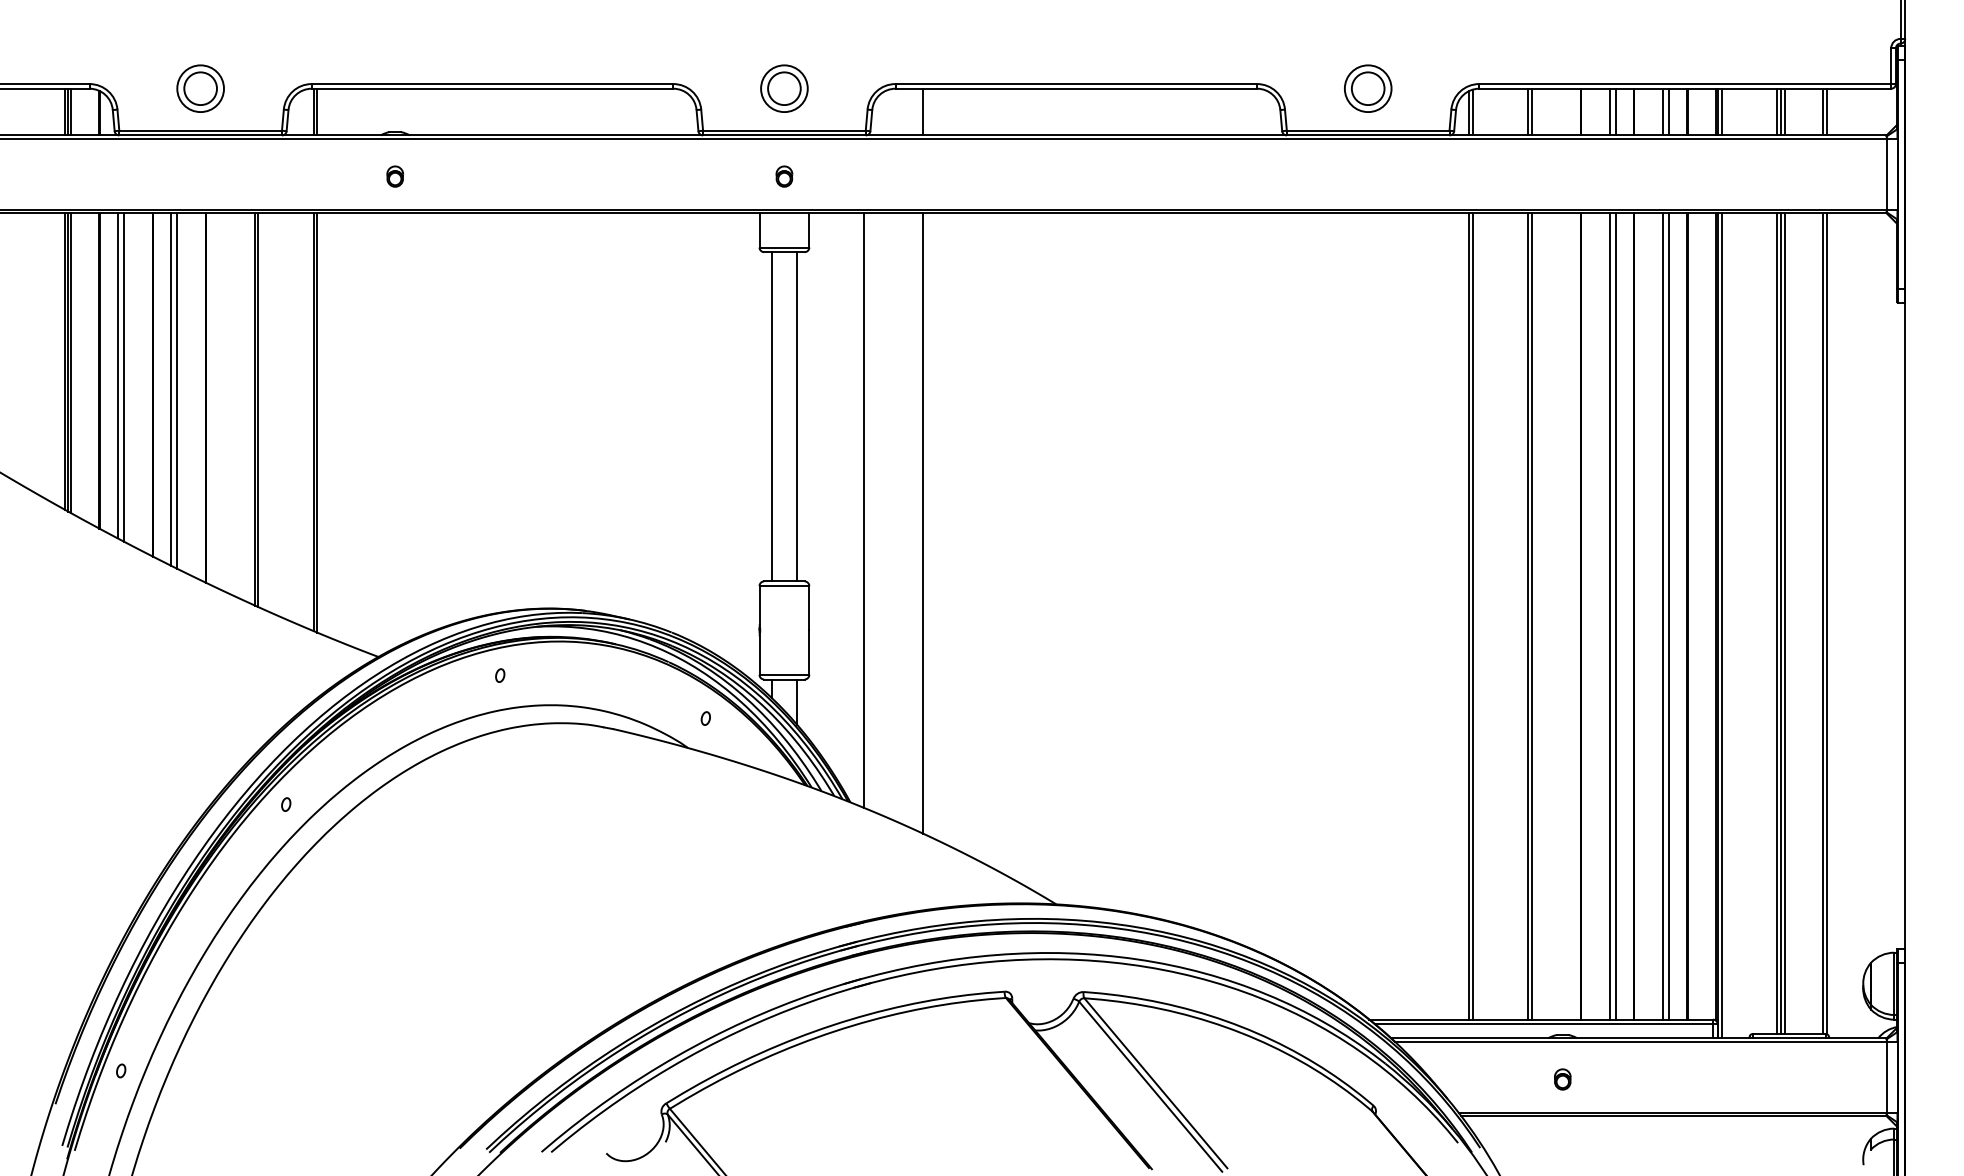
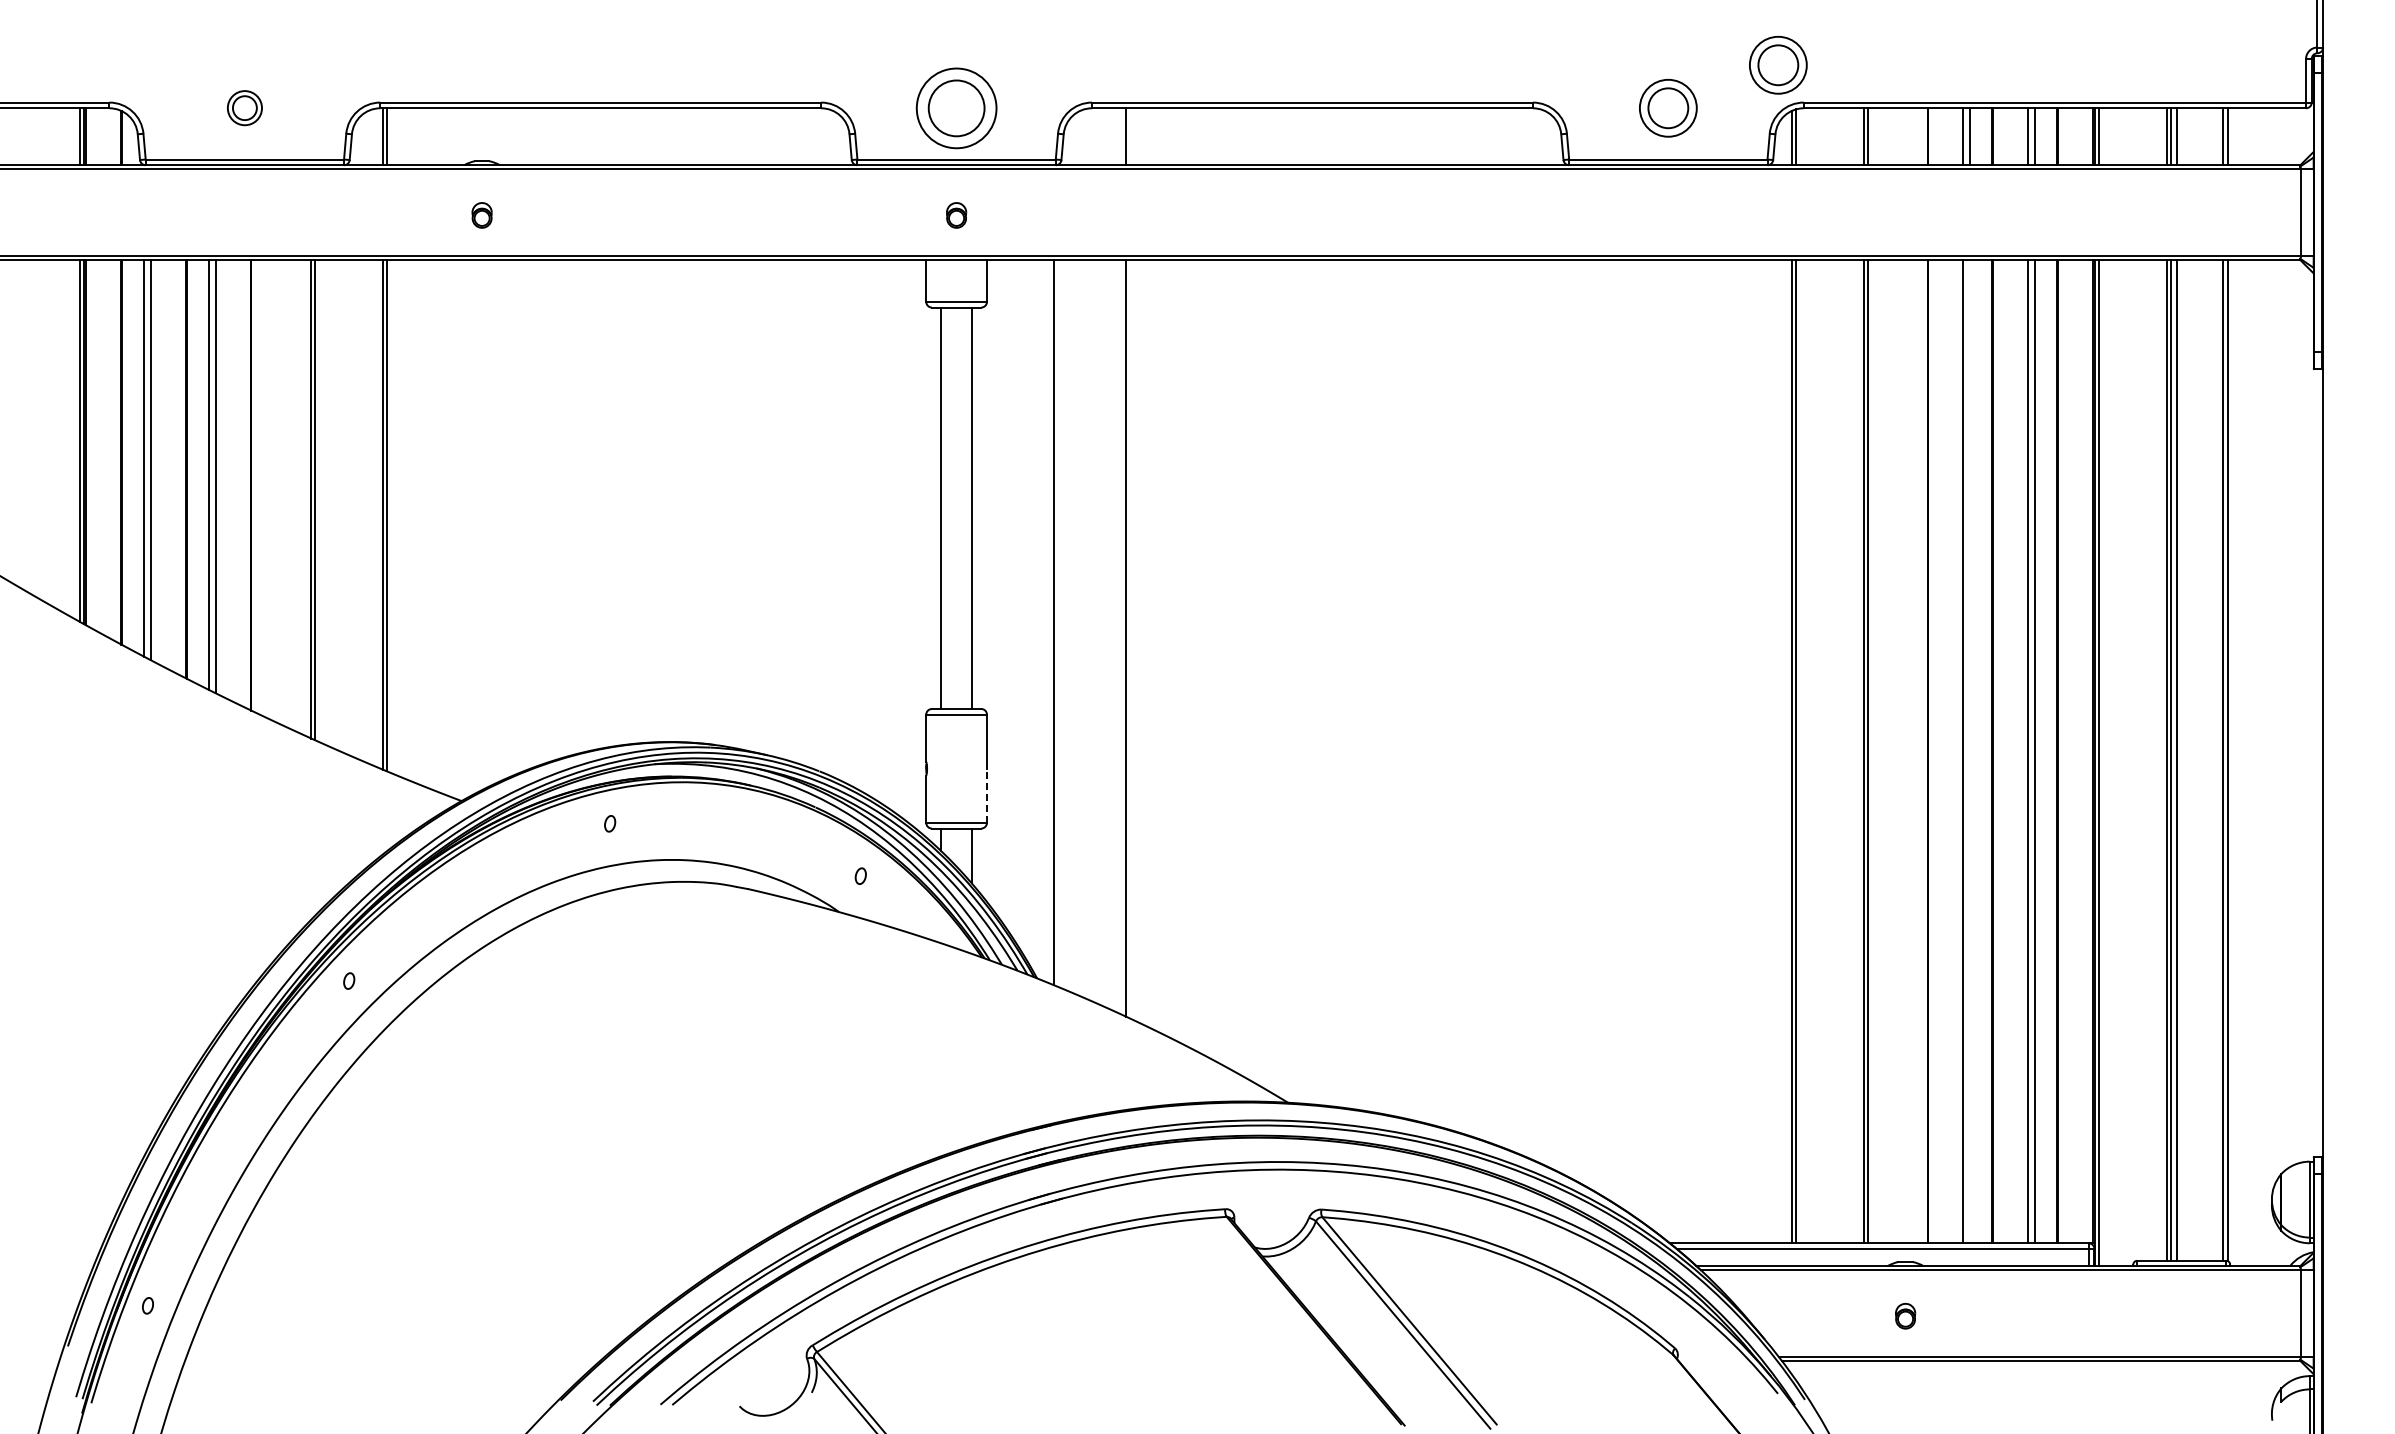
part: (1458, 52) -> (1778, 64), added
part: (200, 88) -> (244, 107), size x0.6
part: (784, 88) -> (956, 107), size x1.4
line: (1616, 616) -> (1970, 751), removed
line: (808, 652) -> (986, 795), solid -> dashed

